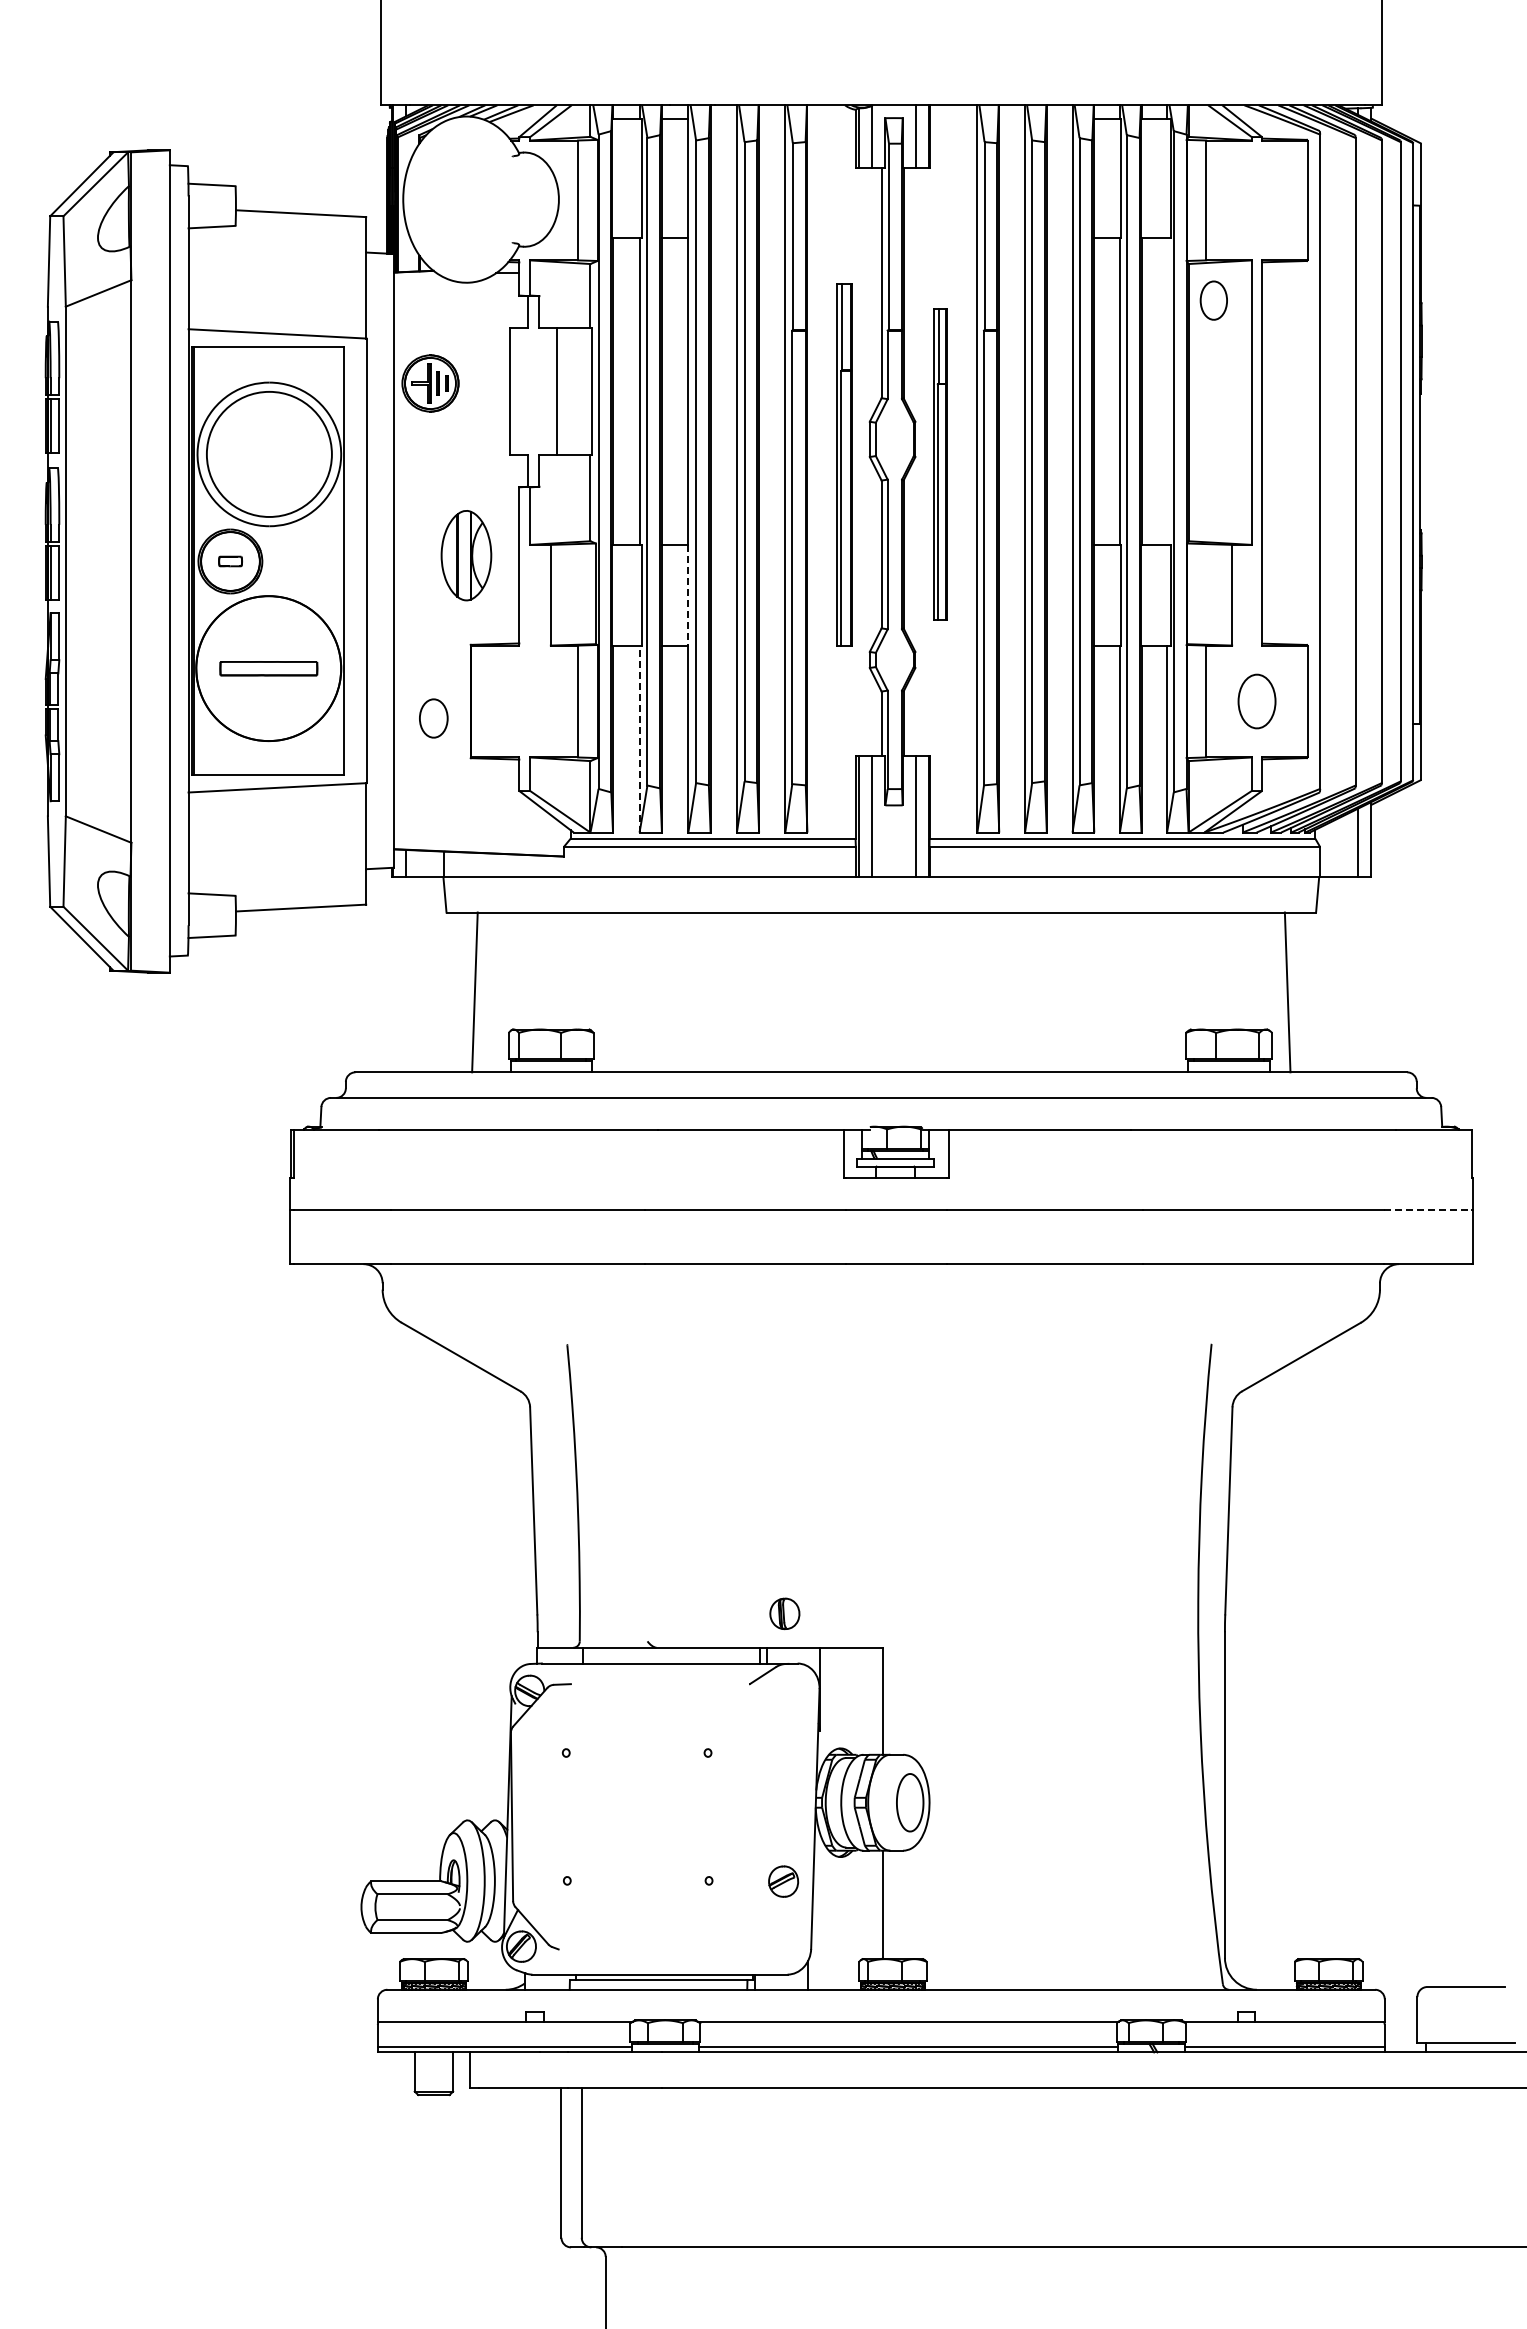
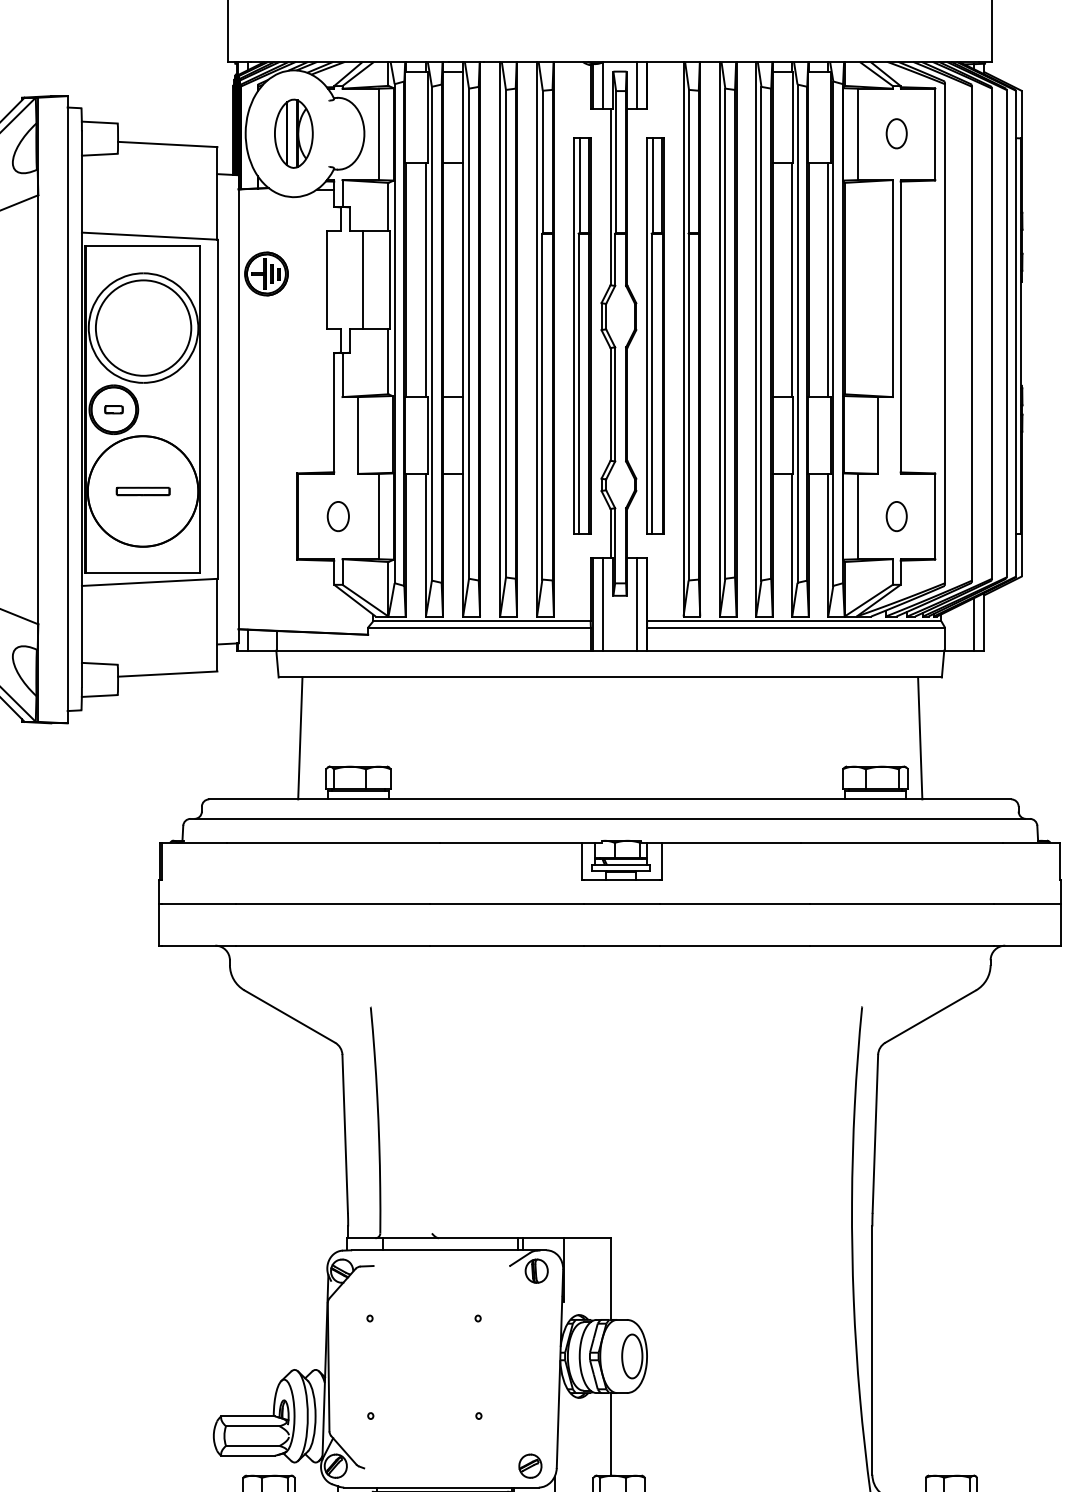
part: (1213, 300) -> (896, 133), moved
line: (1167, 391) -> (828, 280), added
part: (844, 464) -> (582, 335), size x1.43
part: (940, 464) -> (655, 335), size x1.67
part: (466, 555) -> (293, 133), moved
line: (688, 595) -> (463, 435), dashed -> solid
part: (268, 668) -> (142, 491), size x0.71
part: (1256, 701) -> (896, 516), size x0.71
part: (433, 718) -> (338, 516), moved
line: (639, 739) -> (425, 545), dashed -> solid
line: (1428, 1209) -> (1027, 904), dashed -> solid
part: (784, 1613) -> (536, 1270), moved
part: (783, 1881) -> (530, 1466), moved

